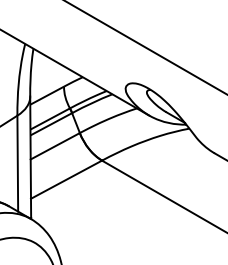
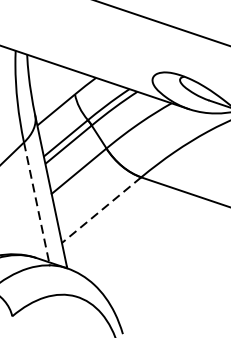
line: (17, 163) -> (36, 202), solid -> dashed
line: (66, 179) -> (101, 209), solid -> dashed

